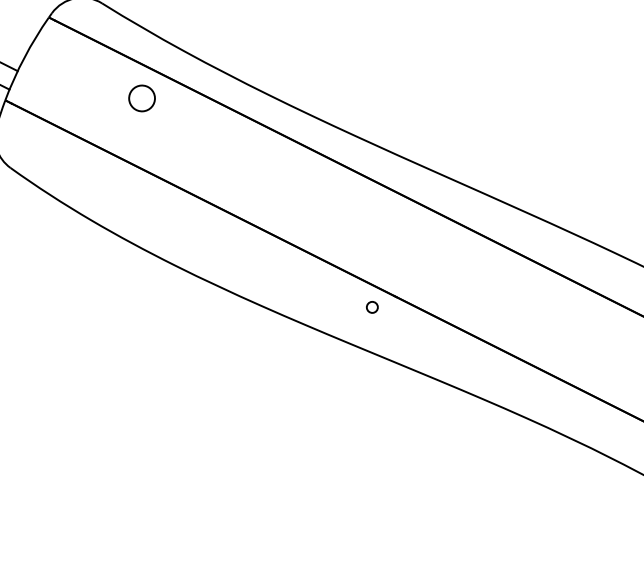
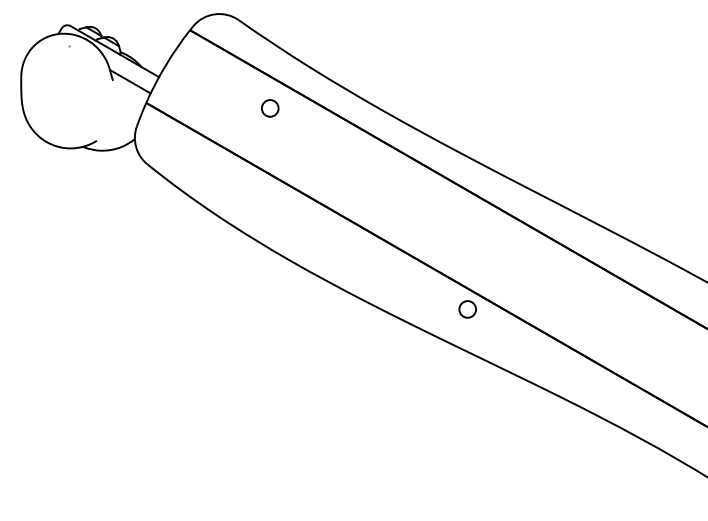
circle: (142, 98) -> (270, 108), size x0.71
circle: (372, 307) -> (467, 309), size x1.67

